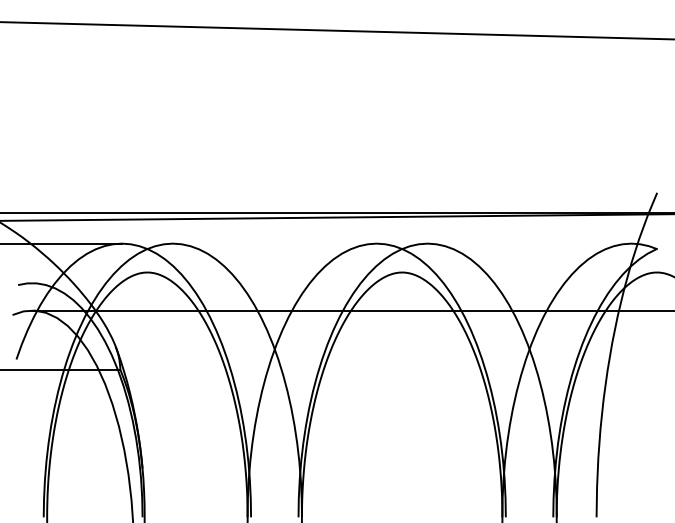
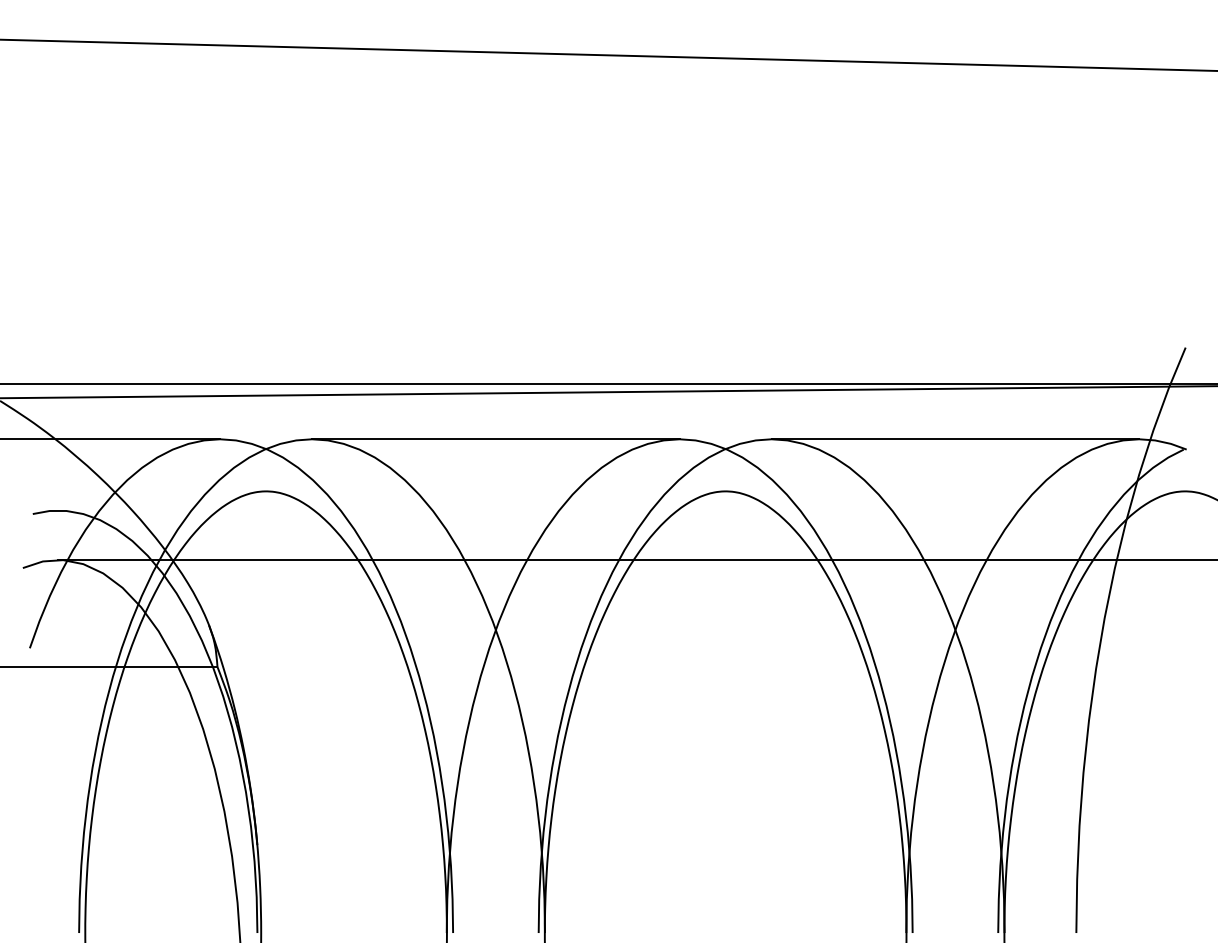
line: (274, 243) -> (495, 439), added
line: (529, 243) -> (955, 439), added

